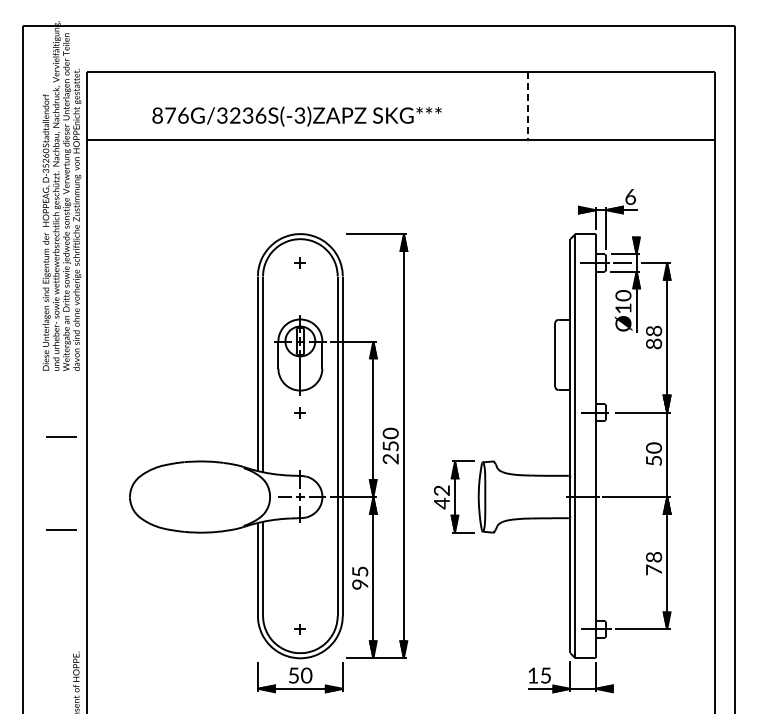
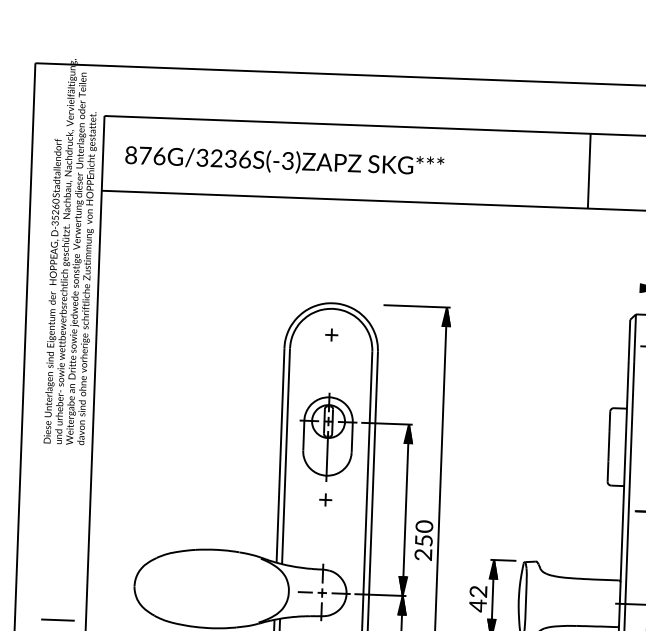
line: (528, 105) -> (589, 170), dashed -> solid
text: (296, 116) -> (284, 161), moved
line: (61, 436) -> (61, 516), removed

